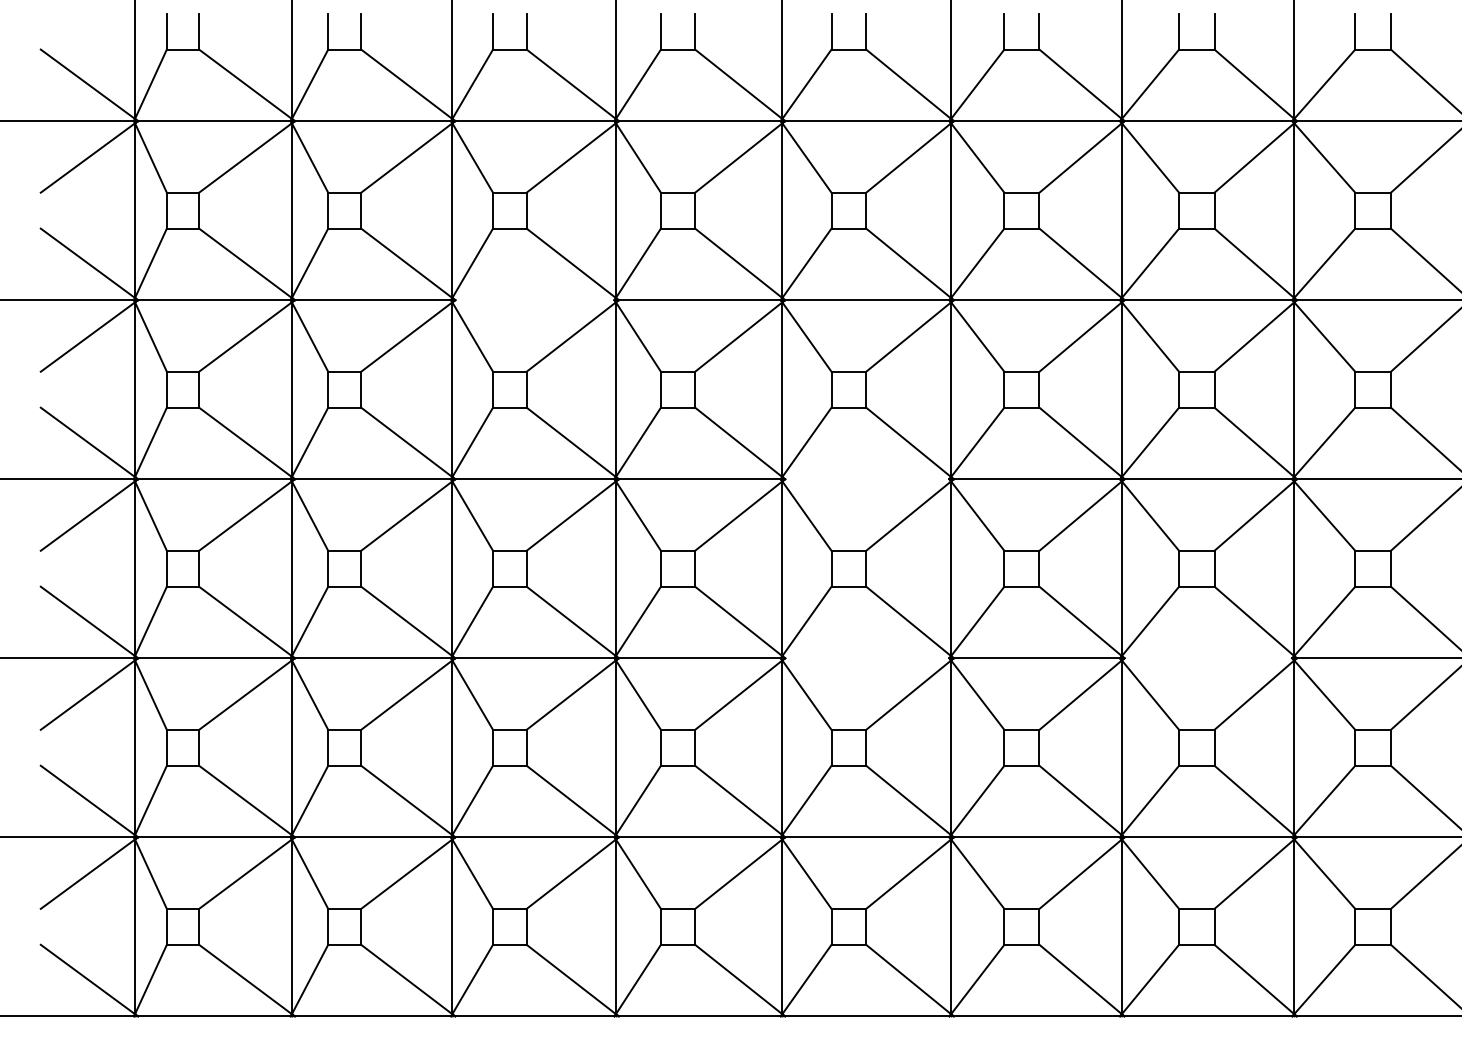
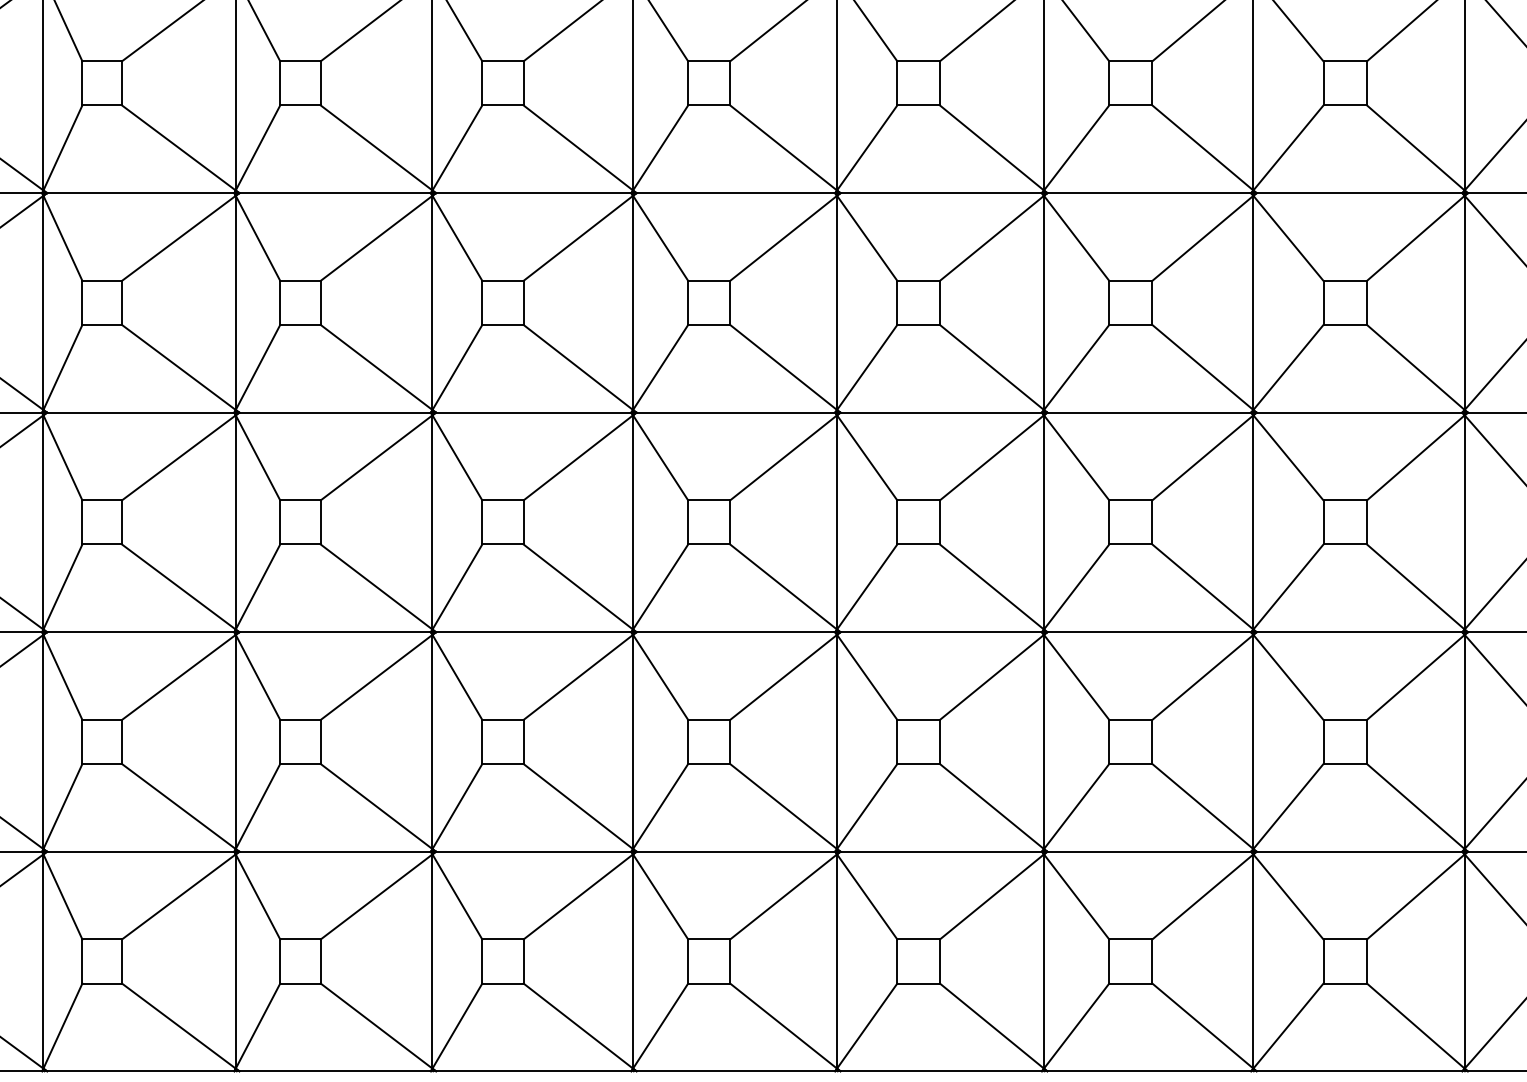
line: (534, 300) -> (533, 193), added
line: (867, 479) -> (941, 413), added
line: (867, 658) -> (941, 632), added
line: (1208, 658) -> (1359, 632), added

